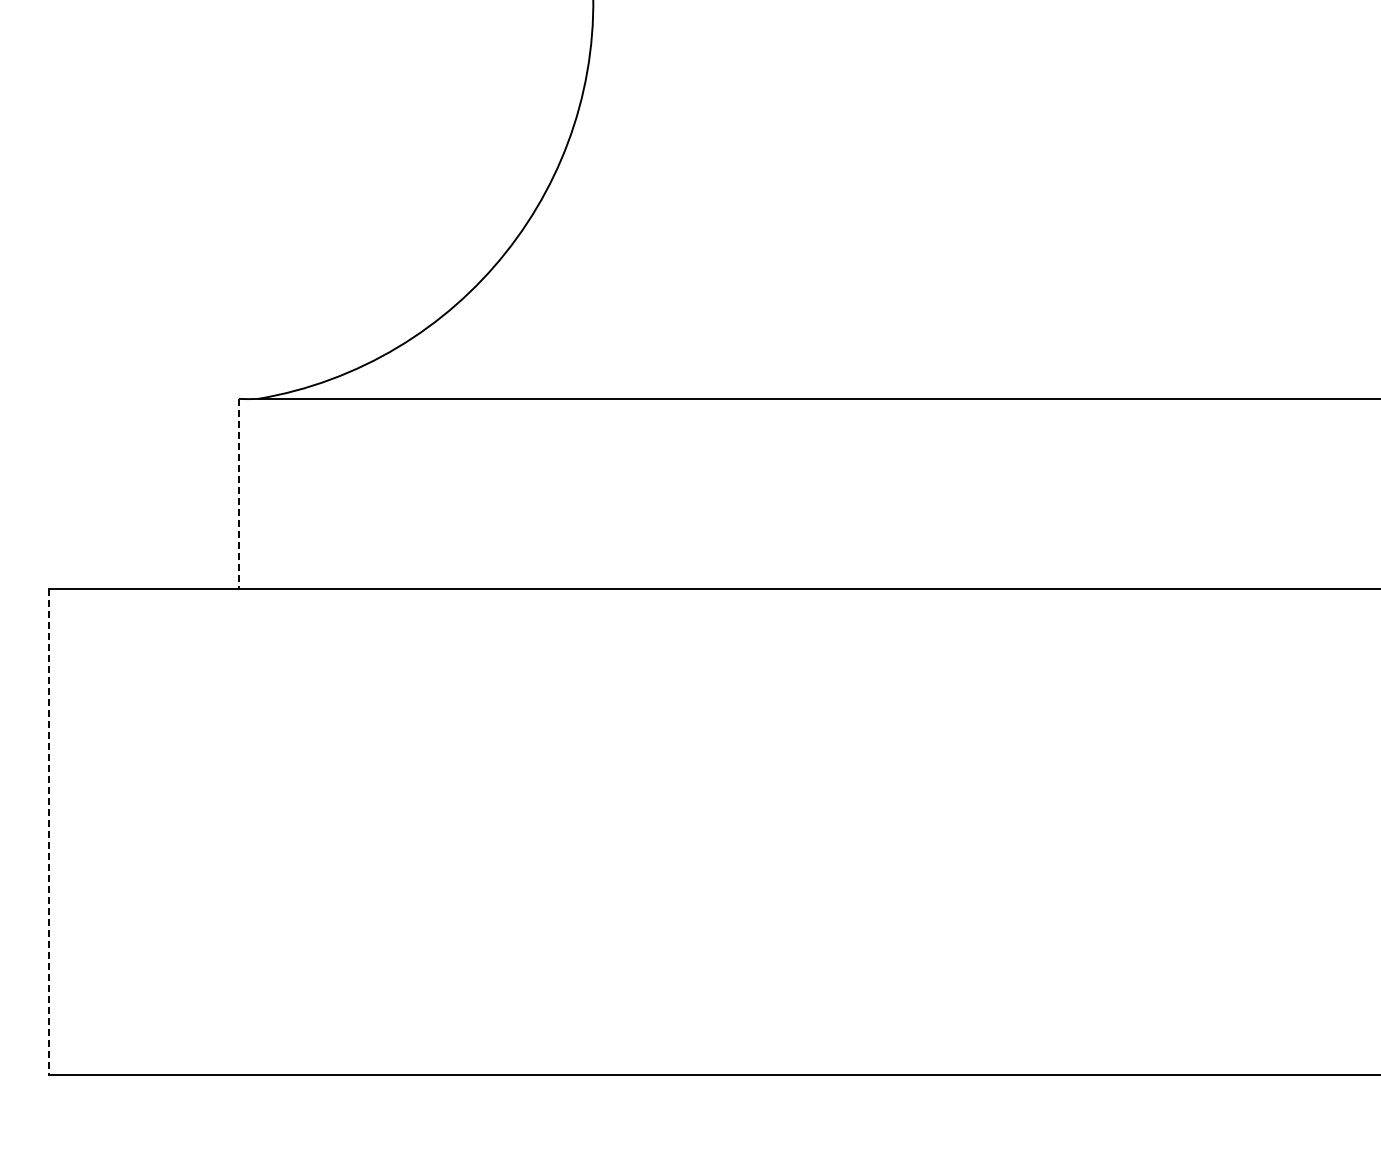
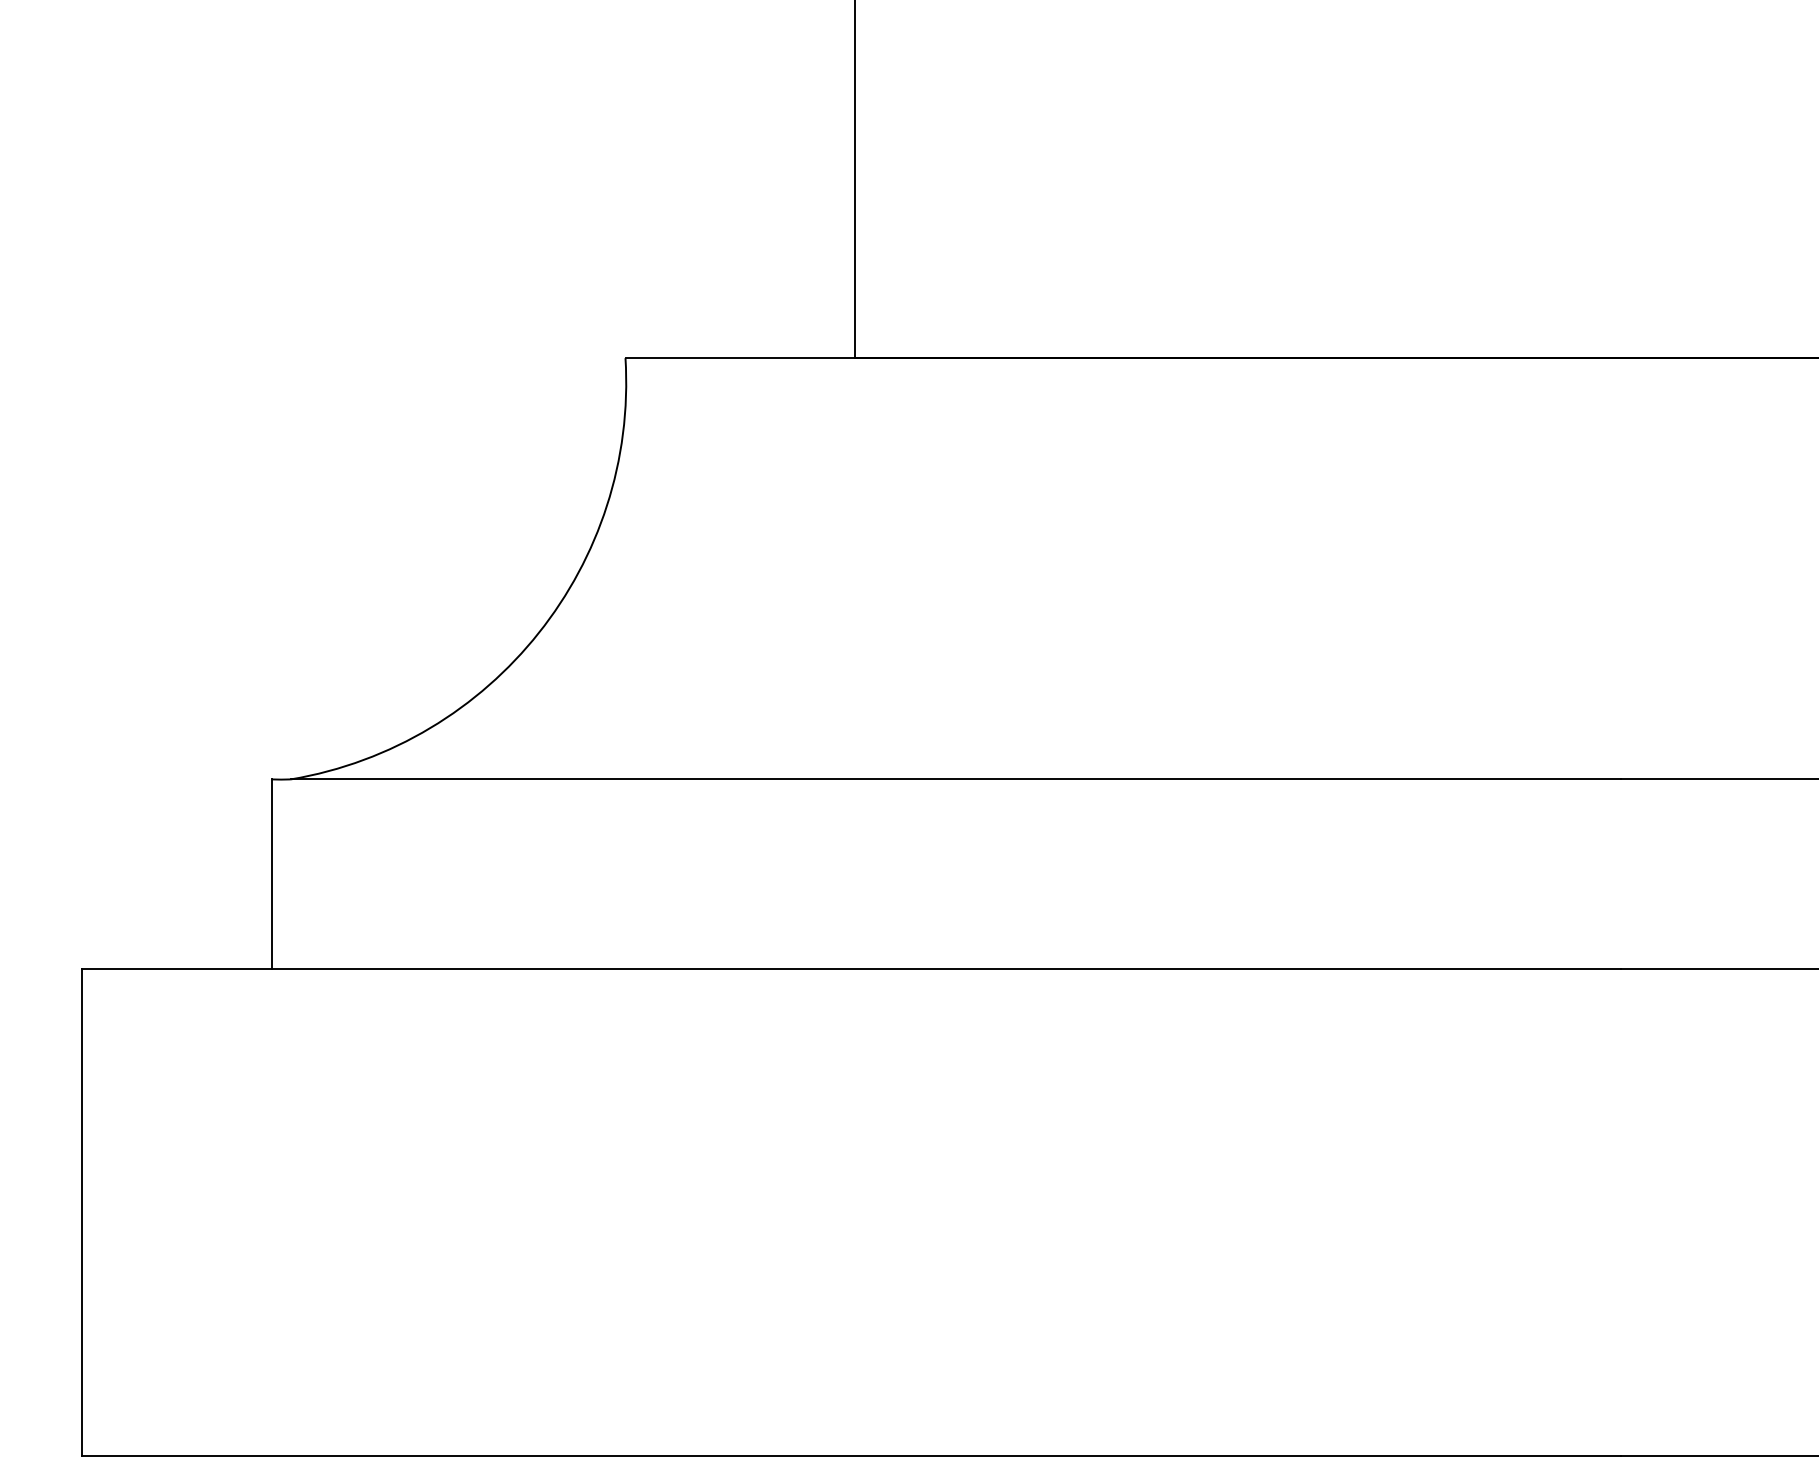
line: (238, 493) -> (271, 874), dashed -> solid
line: (48, 832) -> (81, 1213), dashed -> solid

